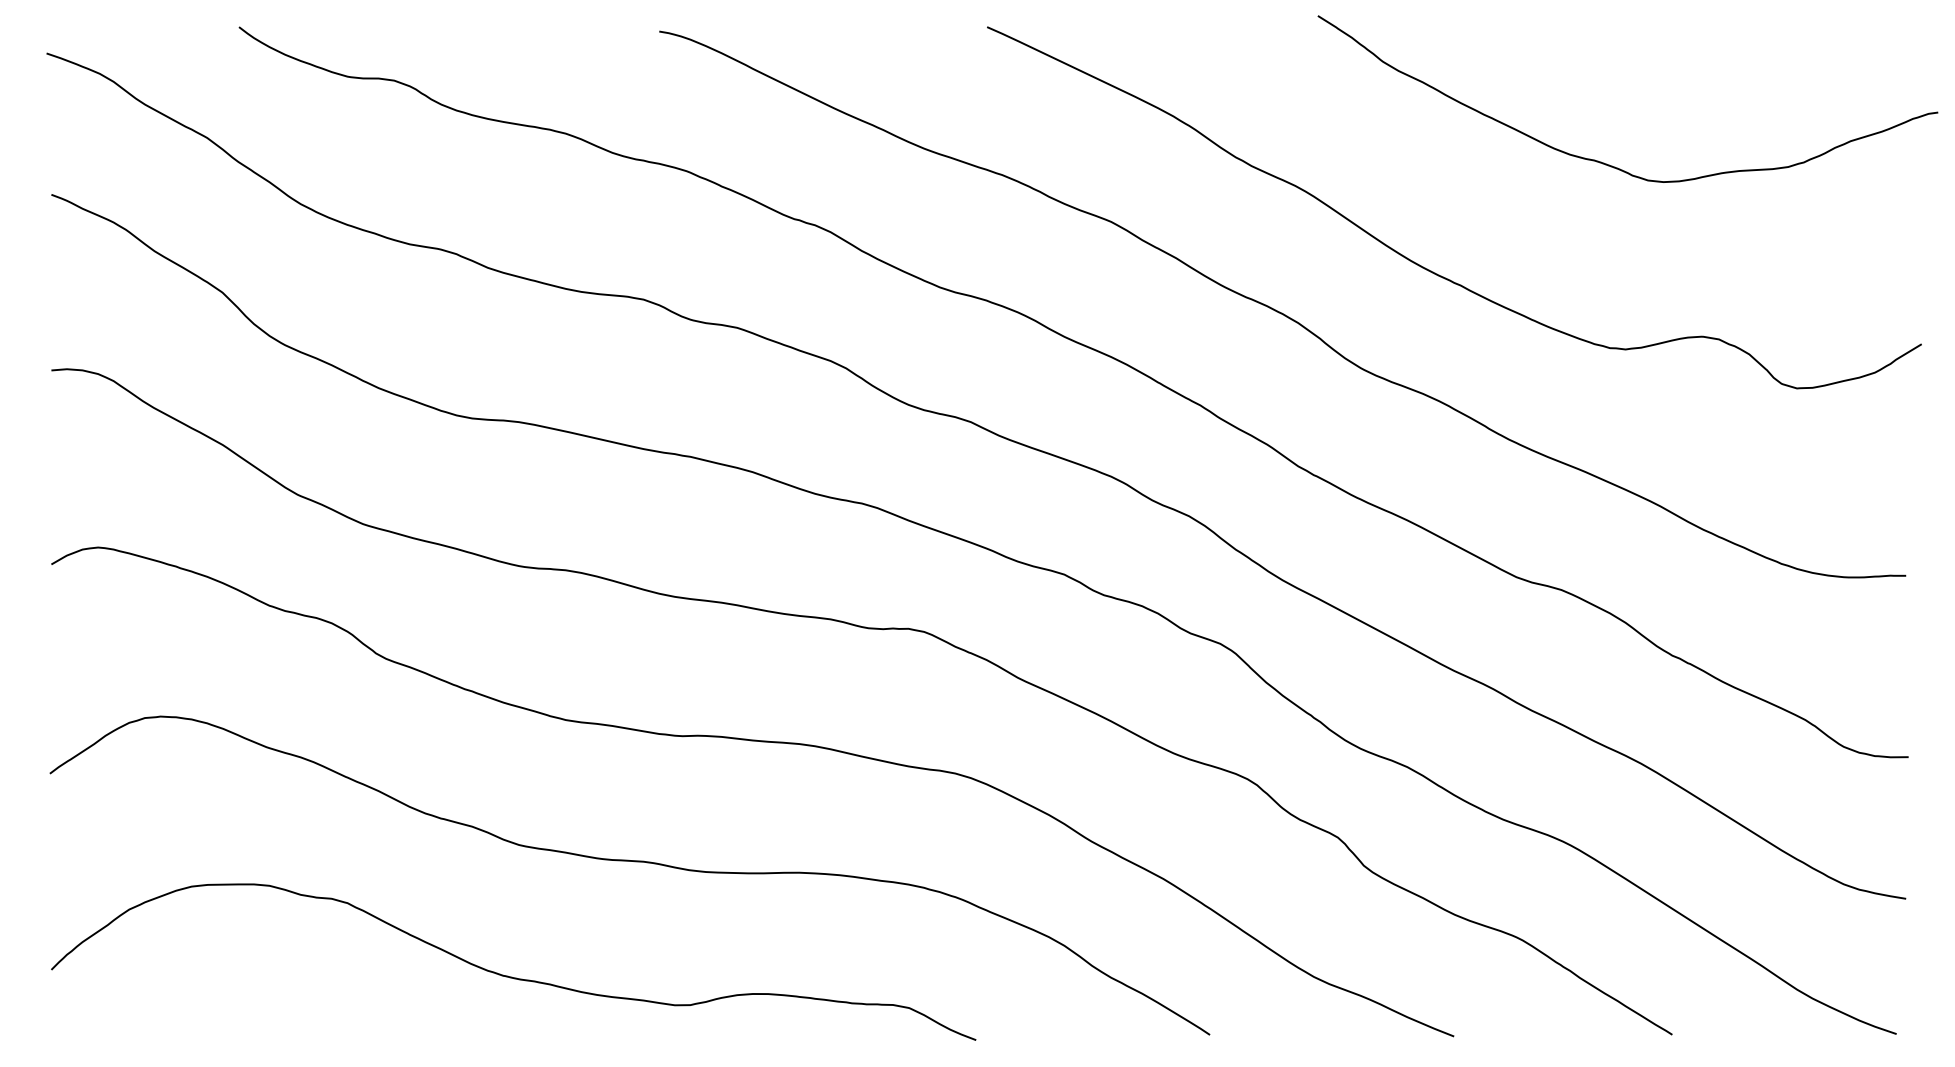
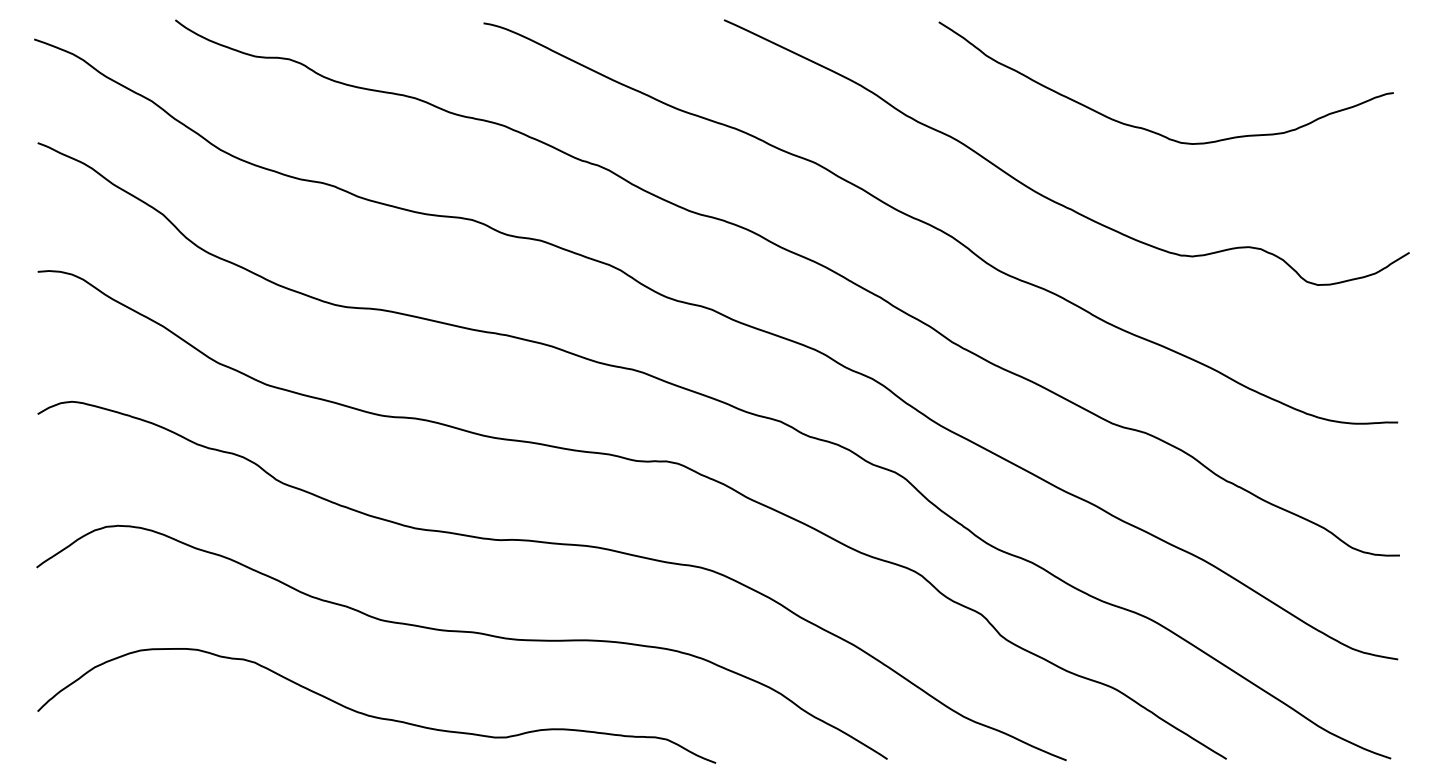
curve: (1604, 162) -> (1149, 129), moved

